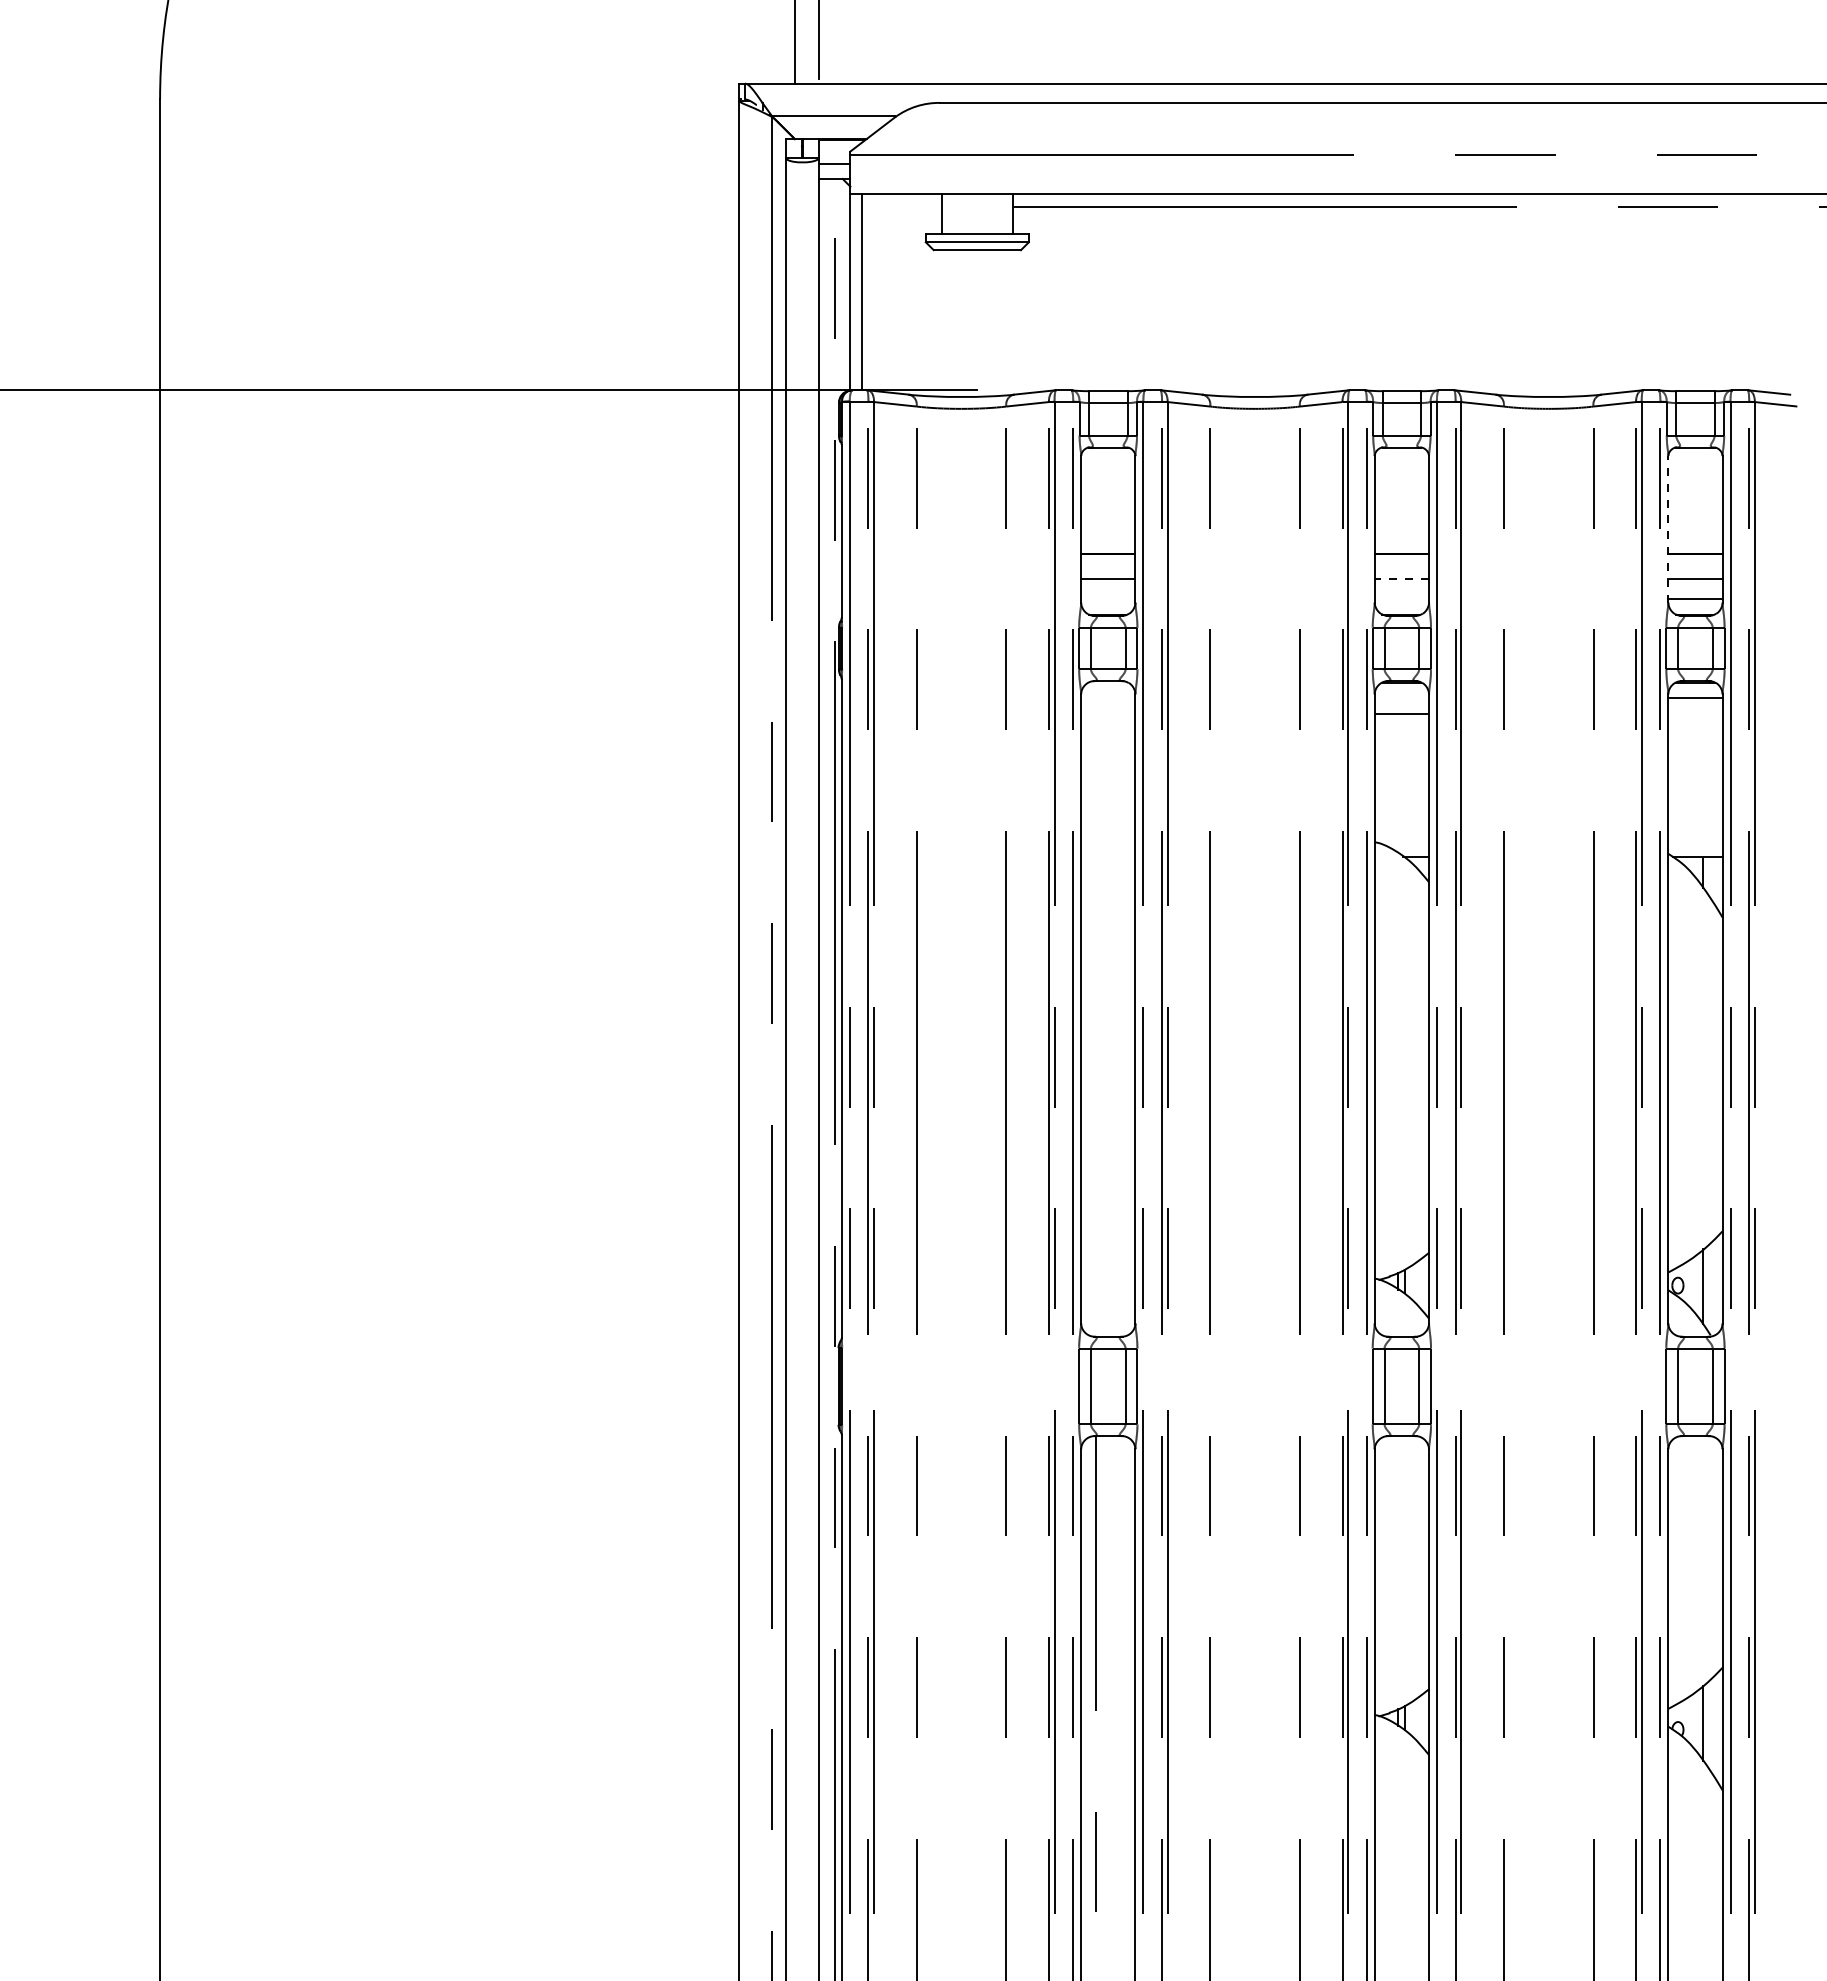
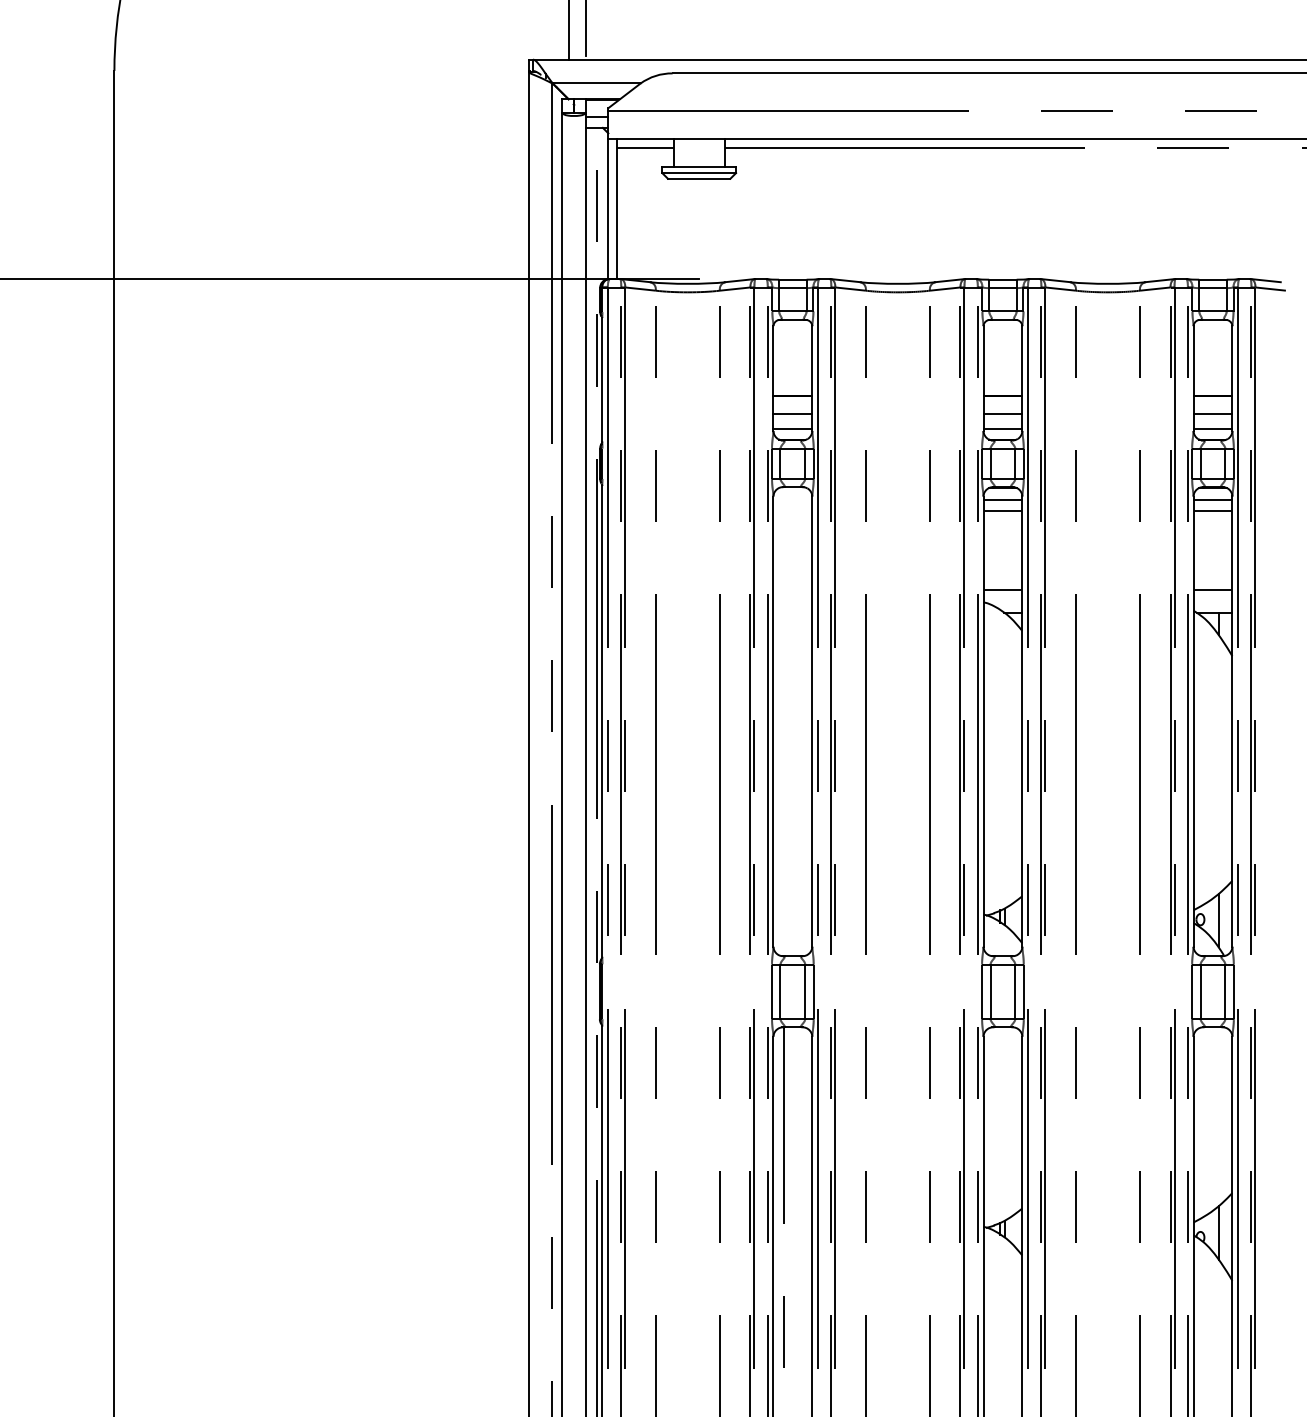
line: (901, 207) -> (644, 148), added
line: (1668, 528) -> (1193, 377), dashed -> solid
line: (1401, 578) -> (1002, 413), dashed -> solid
line: (1108, 599) -> (793, 428), added
line: (1401, 599) -> (1002, 428), added
line: (1401, 698) -> (1002, 499), added
line: (1695, 714) -> (1213, 511), added
line: (1401, 825) -> (1002, 590), added
line: (1695, 825) -> (1213, 590), added

